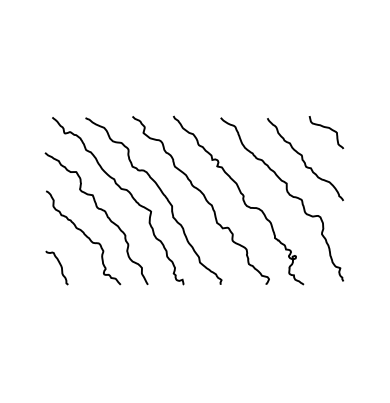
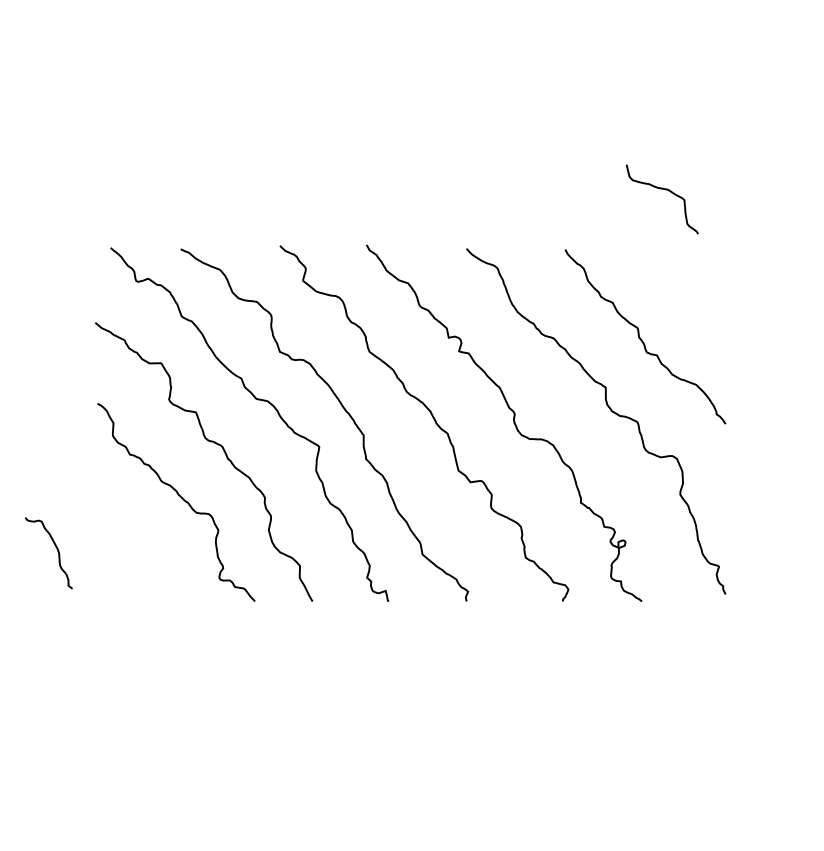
curve: (326, 128) -> (662, 190), moved
curve: (60, 267) -> (56, 552), moved

